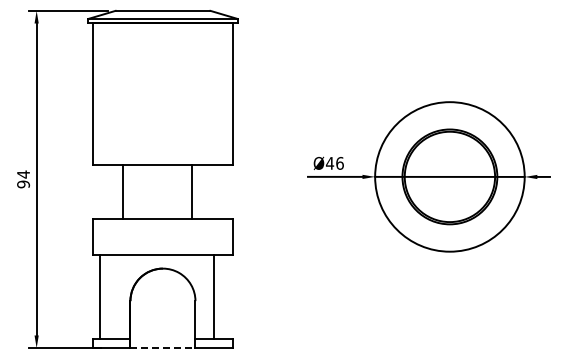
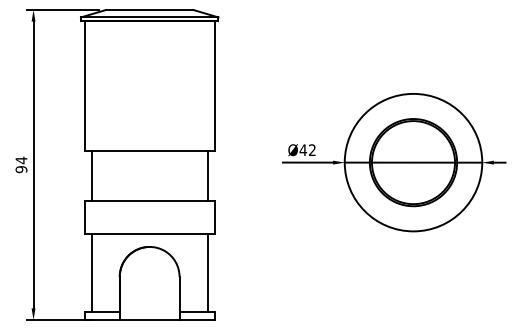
text: (339, 162) -> (311, 149), Ø46 -> Ø42
line: (122, 191) -> (91, 176), moved
line: (192, 191) -> (208, 176), moved
line: (214, 297) -> (208, 273), moved
line: (162, 348) -> (149, 320), dashed -> solid

